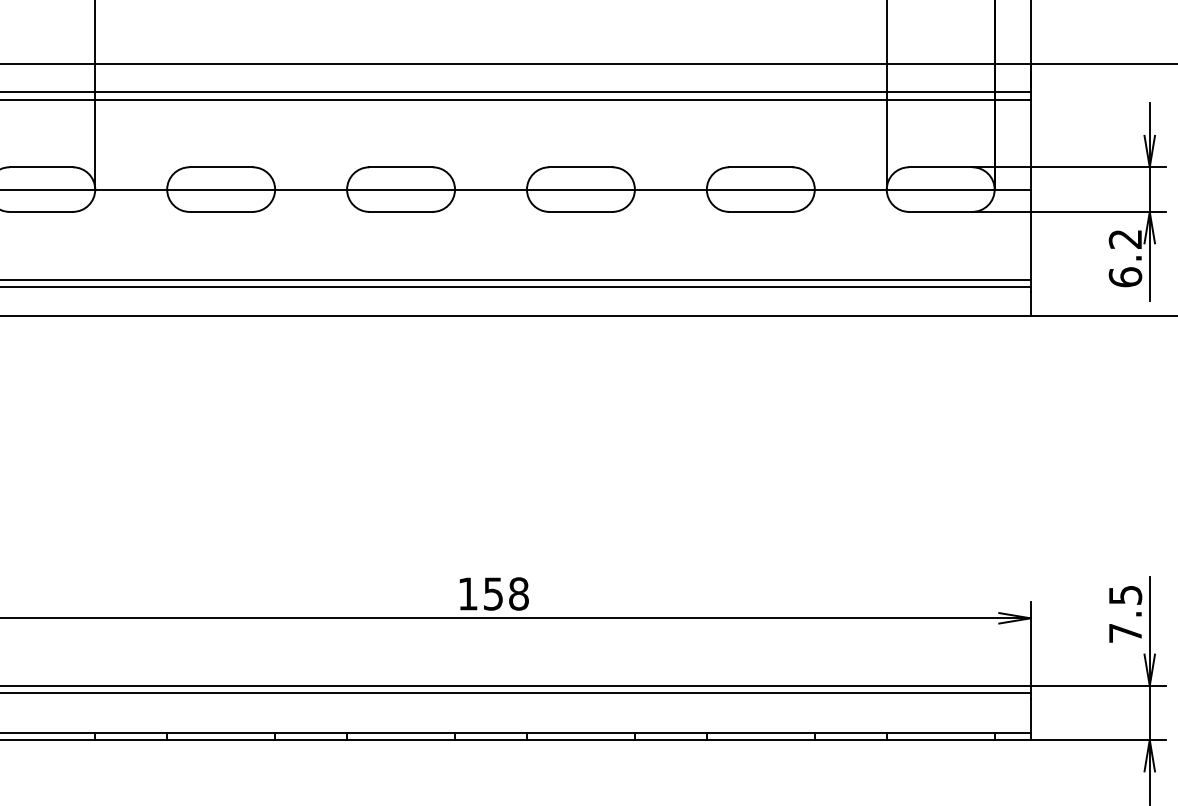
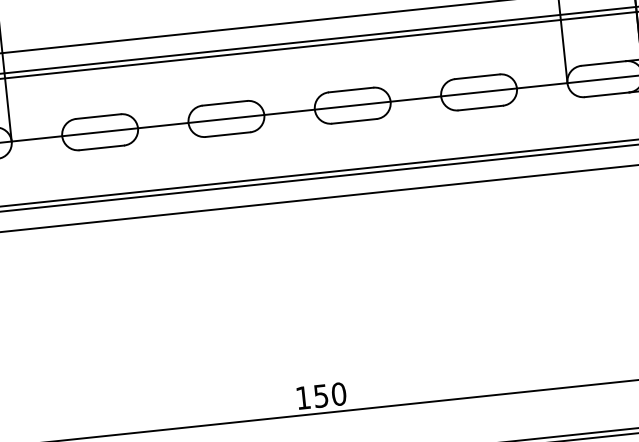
text: (518, 593) -> (338, 393), 158 -> 150

